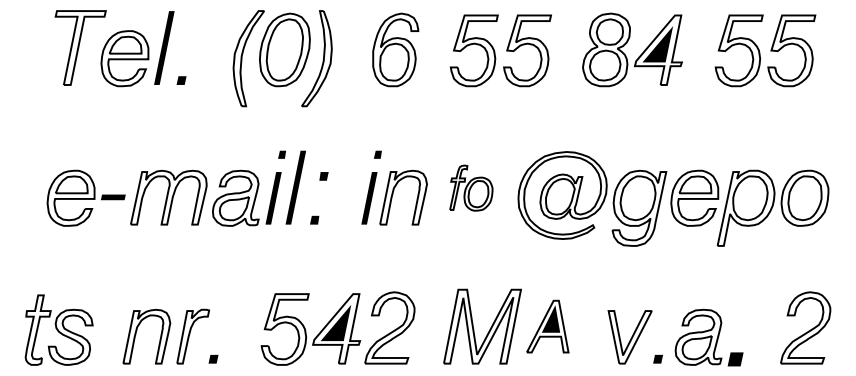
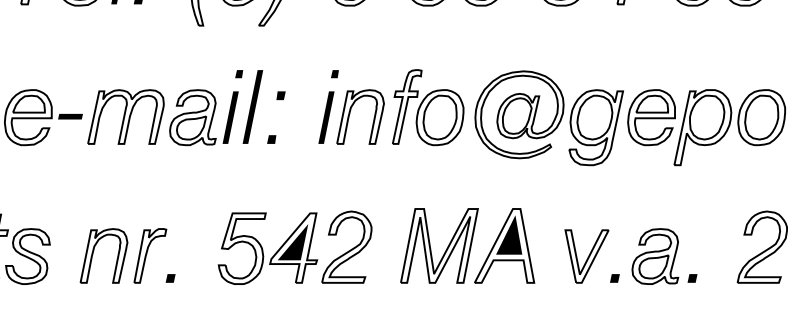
part: (471, 187) -> (428, 106), size x1.67
part: (547, 326) -> (504, 245), size x1.43
part: (735, 358) -> (692, 277), size x0.62

